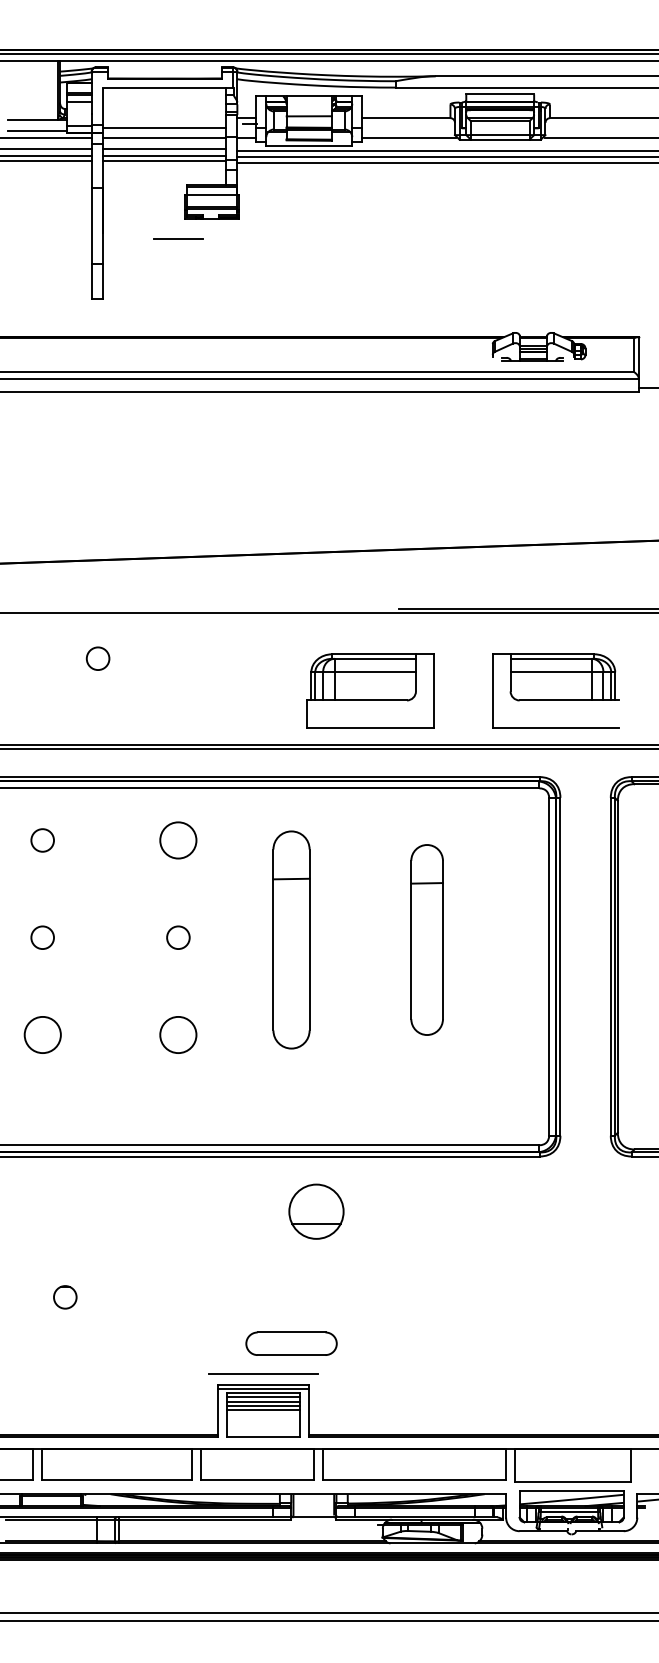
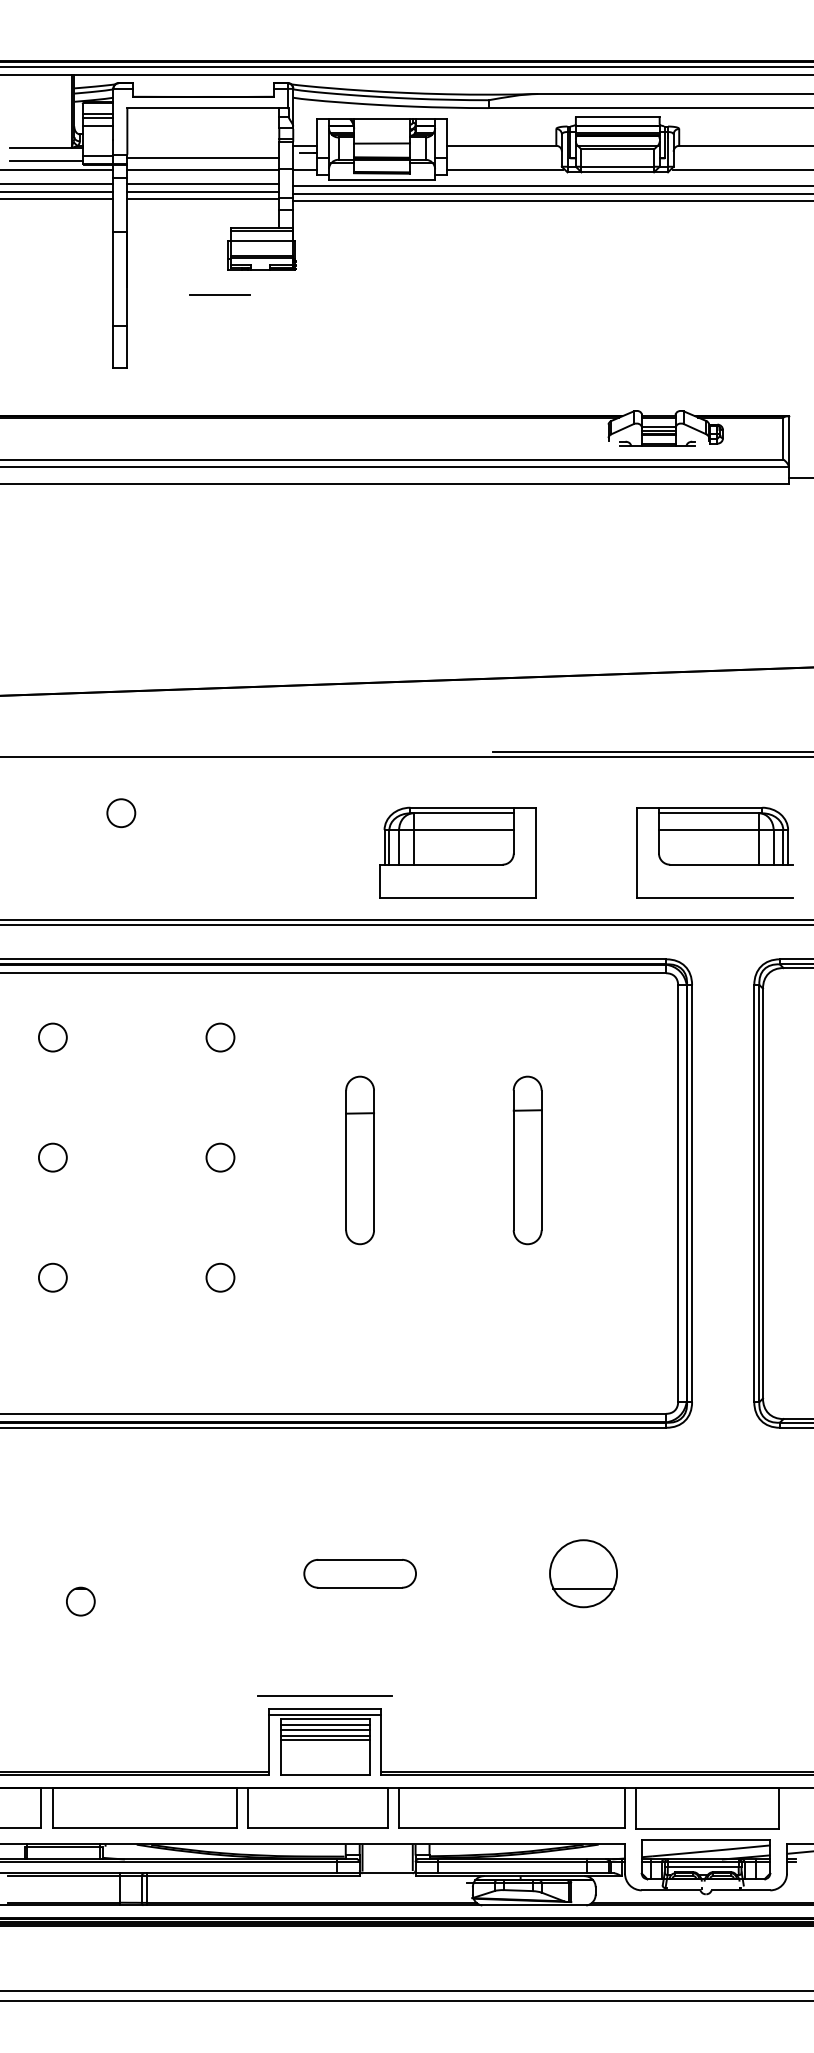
part: (555, 690) -> (714, 852), moved
circle: (178, 840) -> (220, 1037), size x0.62
part: (291, 939) -> (360, 1159), size x0.62
part: (427, 939) -> (527, 1159), size x0.71
circle: (42, 1034) -> (52, 1277), size x0.62
circle: (178, 1034) -> (220, 1277), size x0.62
part: (316, 1211) -> (583, 1573), moved
part: (291, 1343) -> (360, 1573), moved

